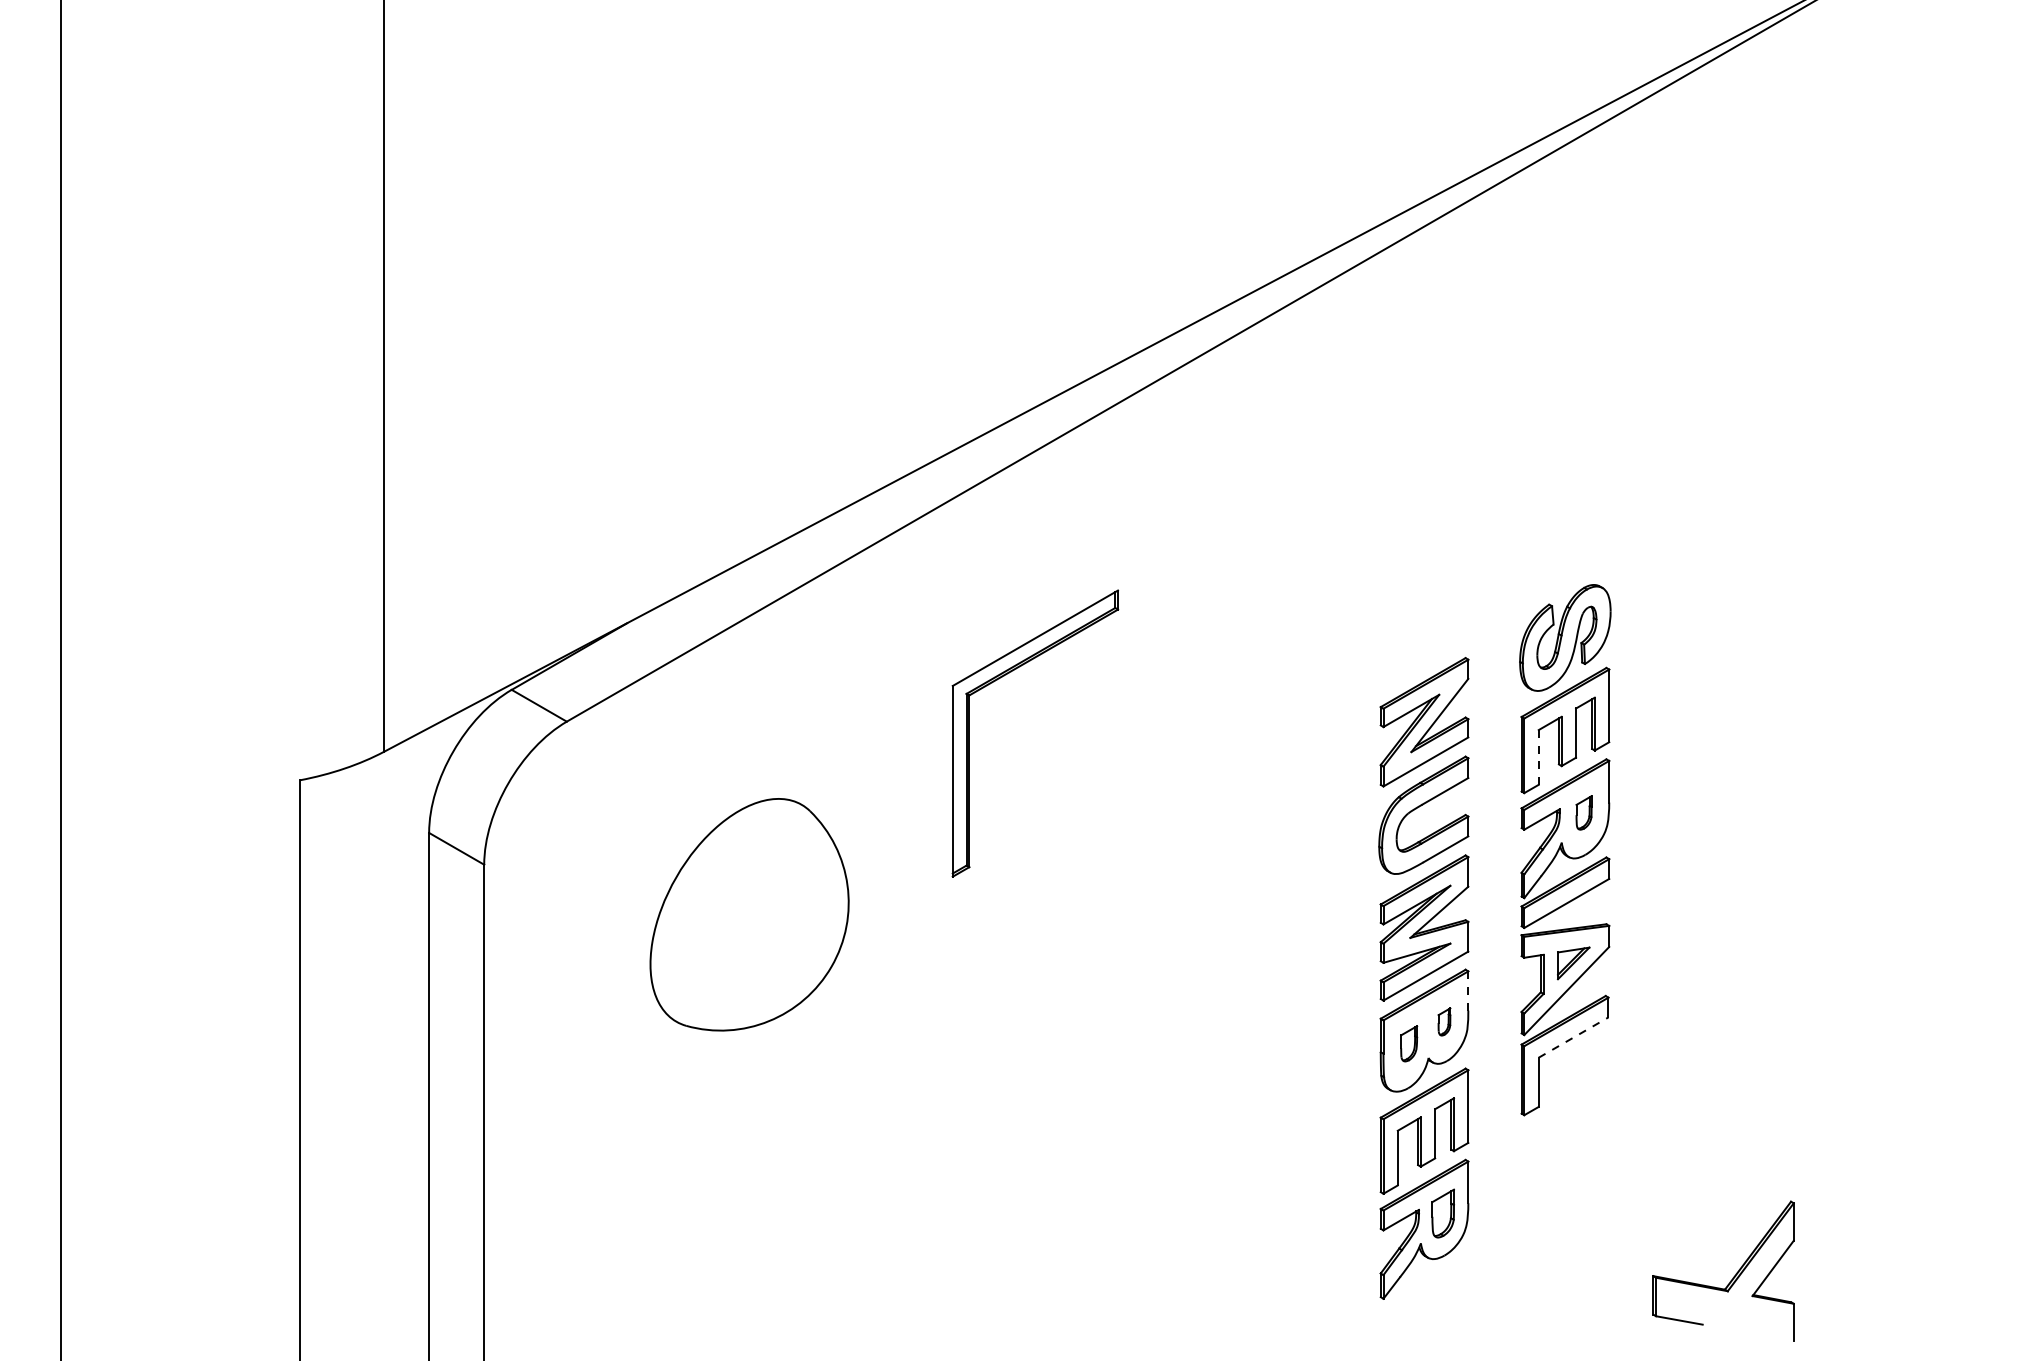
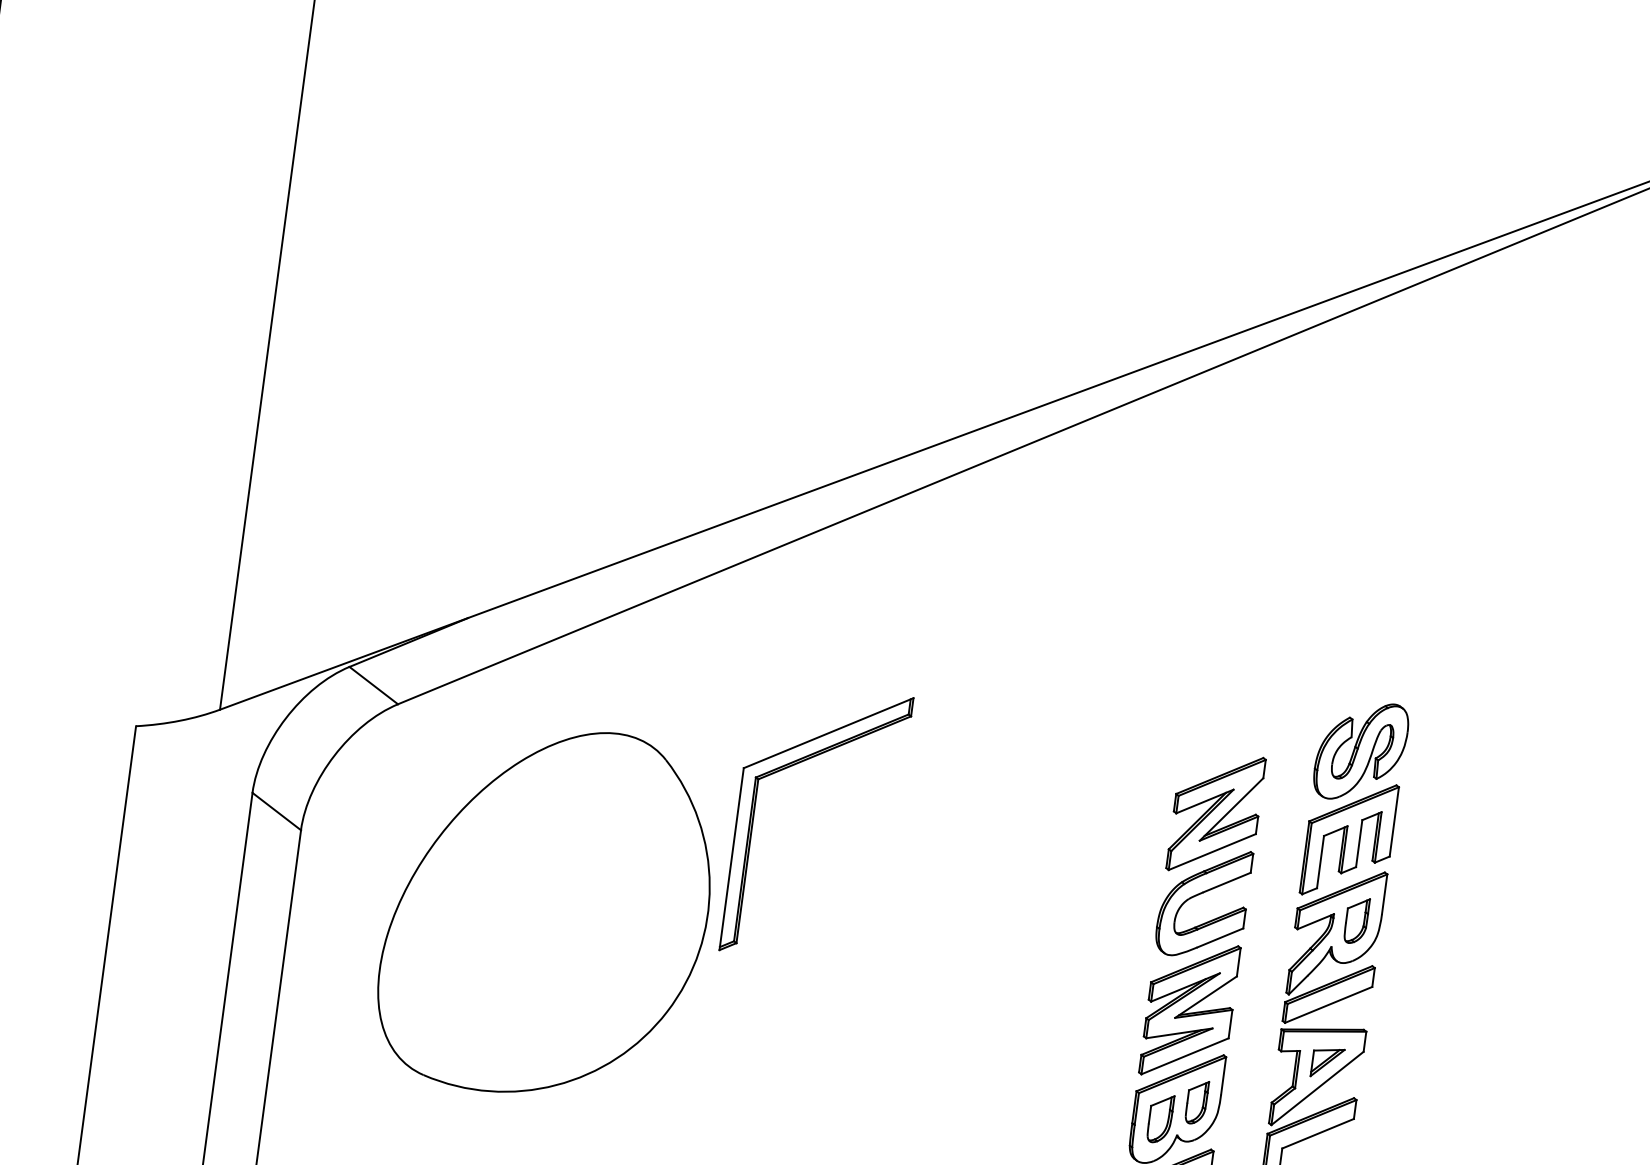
part: (1006, 675) -> (796, 765), moved
line: (1538, 756) -> (1320, 861), dashed -> solid
part: (1583, 812) -> (1356, 920), size x1.43
part: (749, 914) -> (547, 911), size x1.67
line: (1468, 990) -> (1223, 1075), dashed -> solid
part: (1444, 1021) -> (1197, 1101), size x1.67
line: (1574, 1037) -> (1318, 1133), dashed -> solid
part: (1408, 1043) -> (1159, 1118), size x1.43

